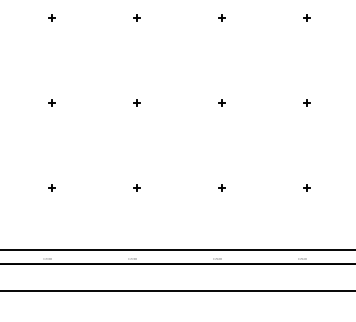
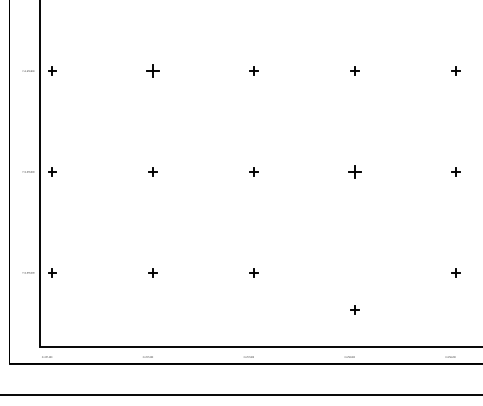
part: (51, 17) -> (152, 70), size x1.6
part: (221, 102) -> (354, 171), size x1.6
part: (221, 187) -> (354, 309), moved

